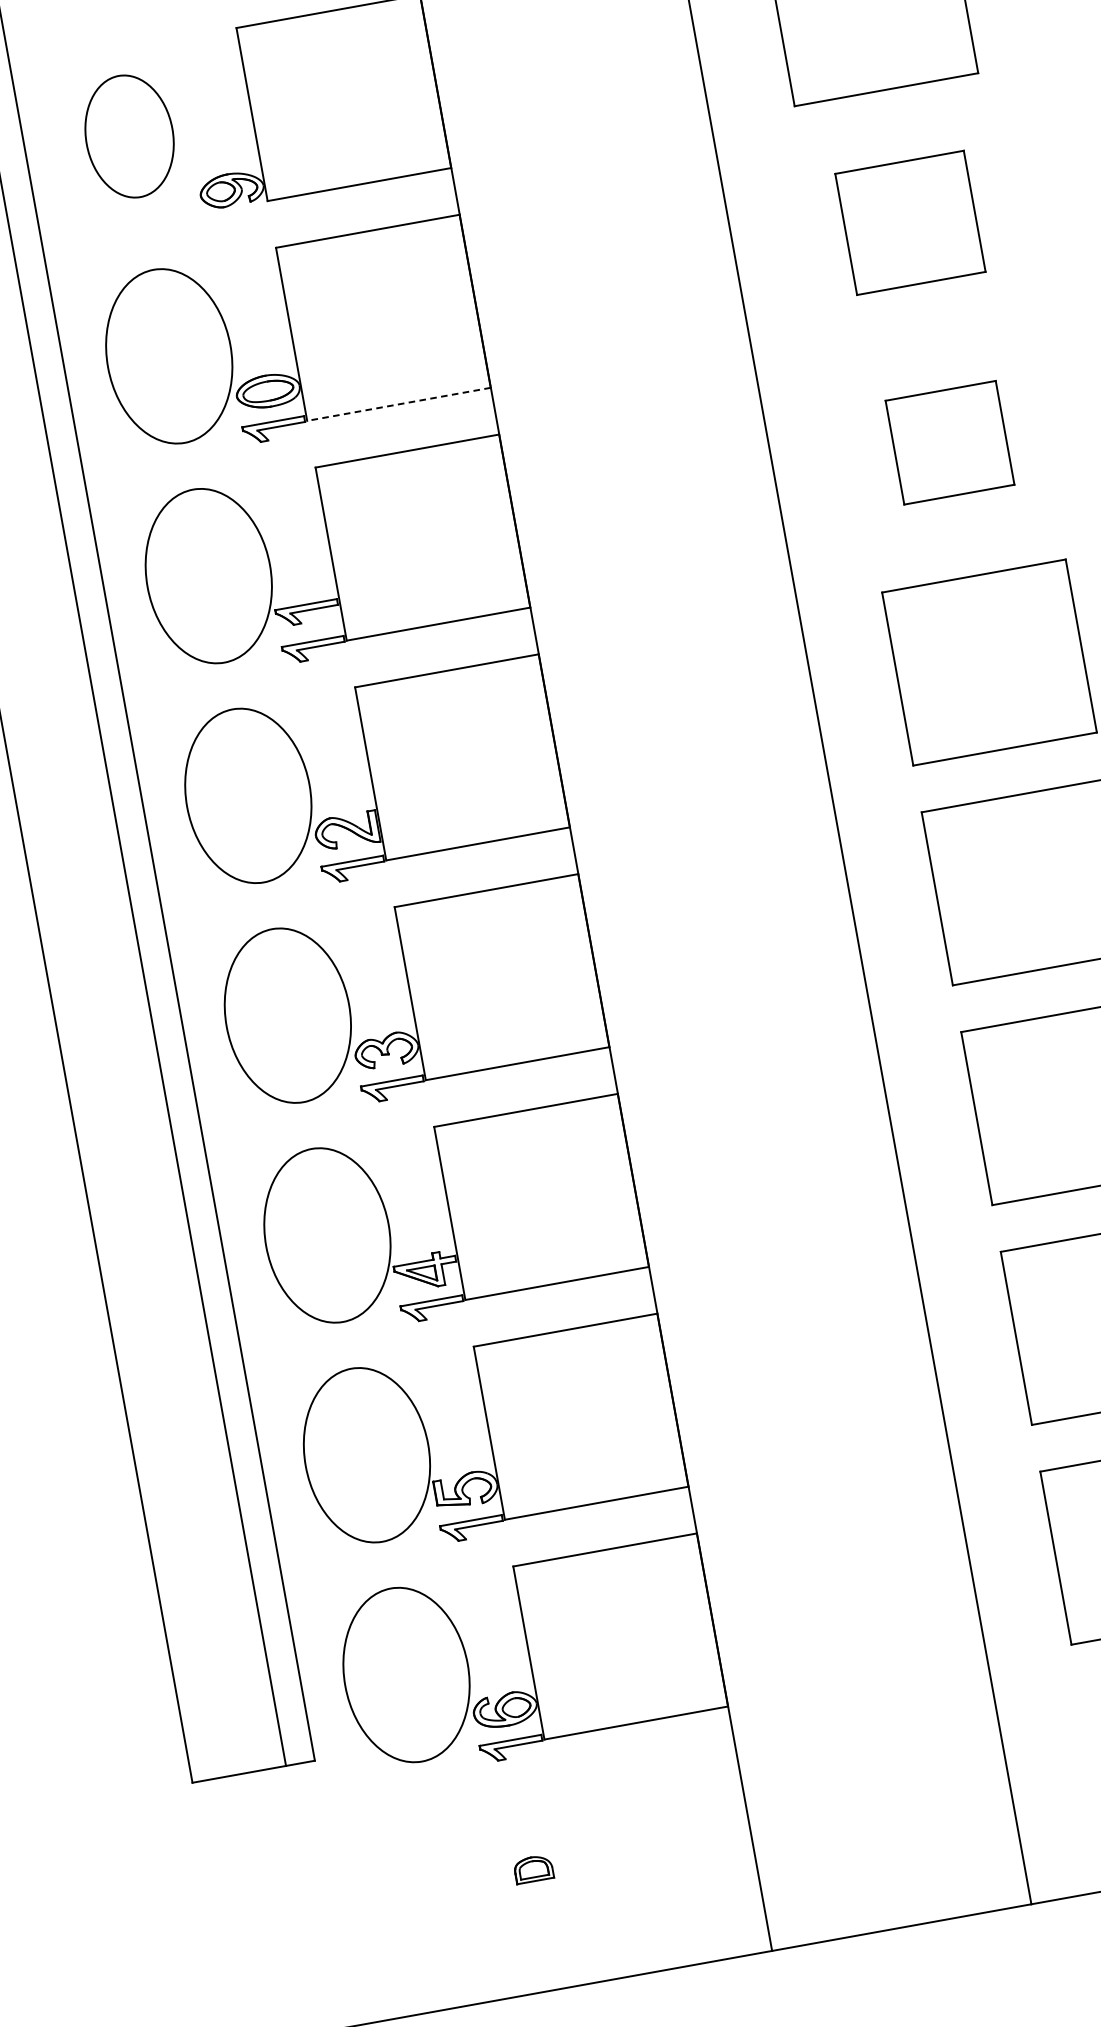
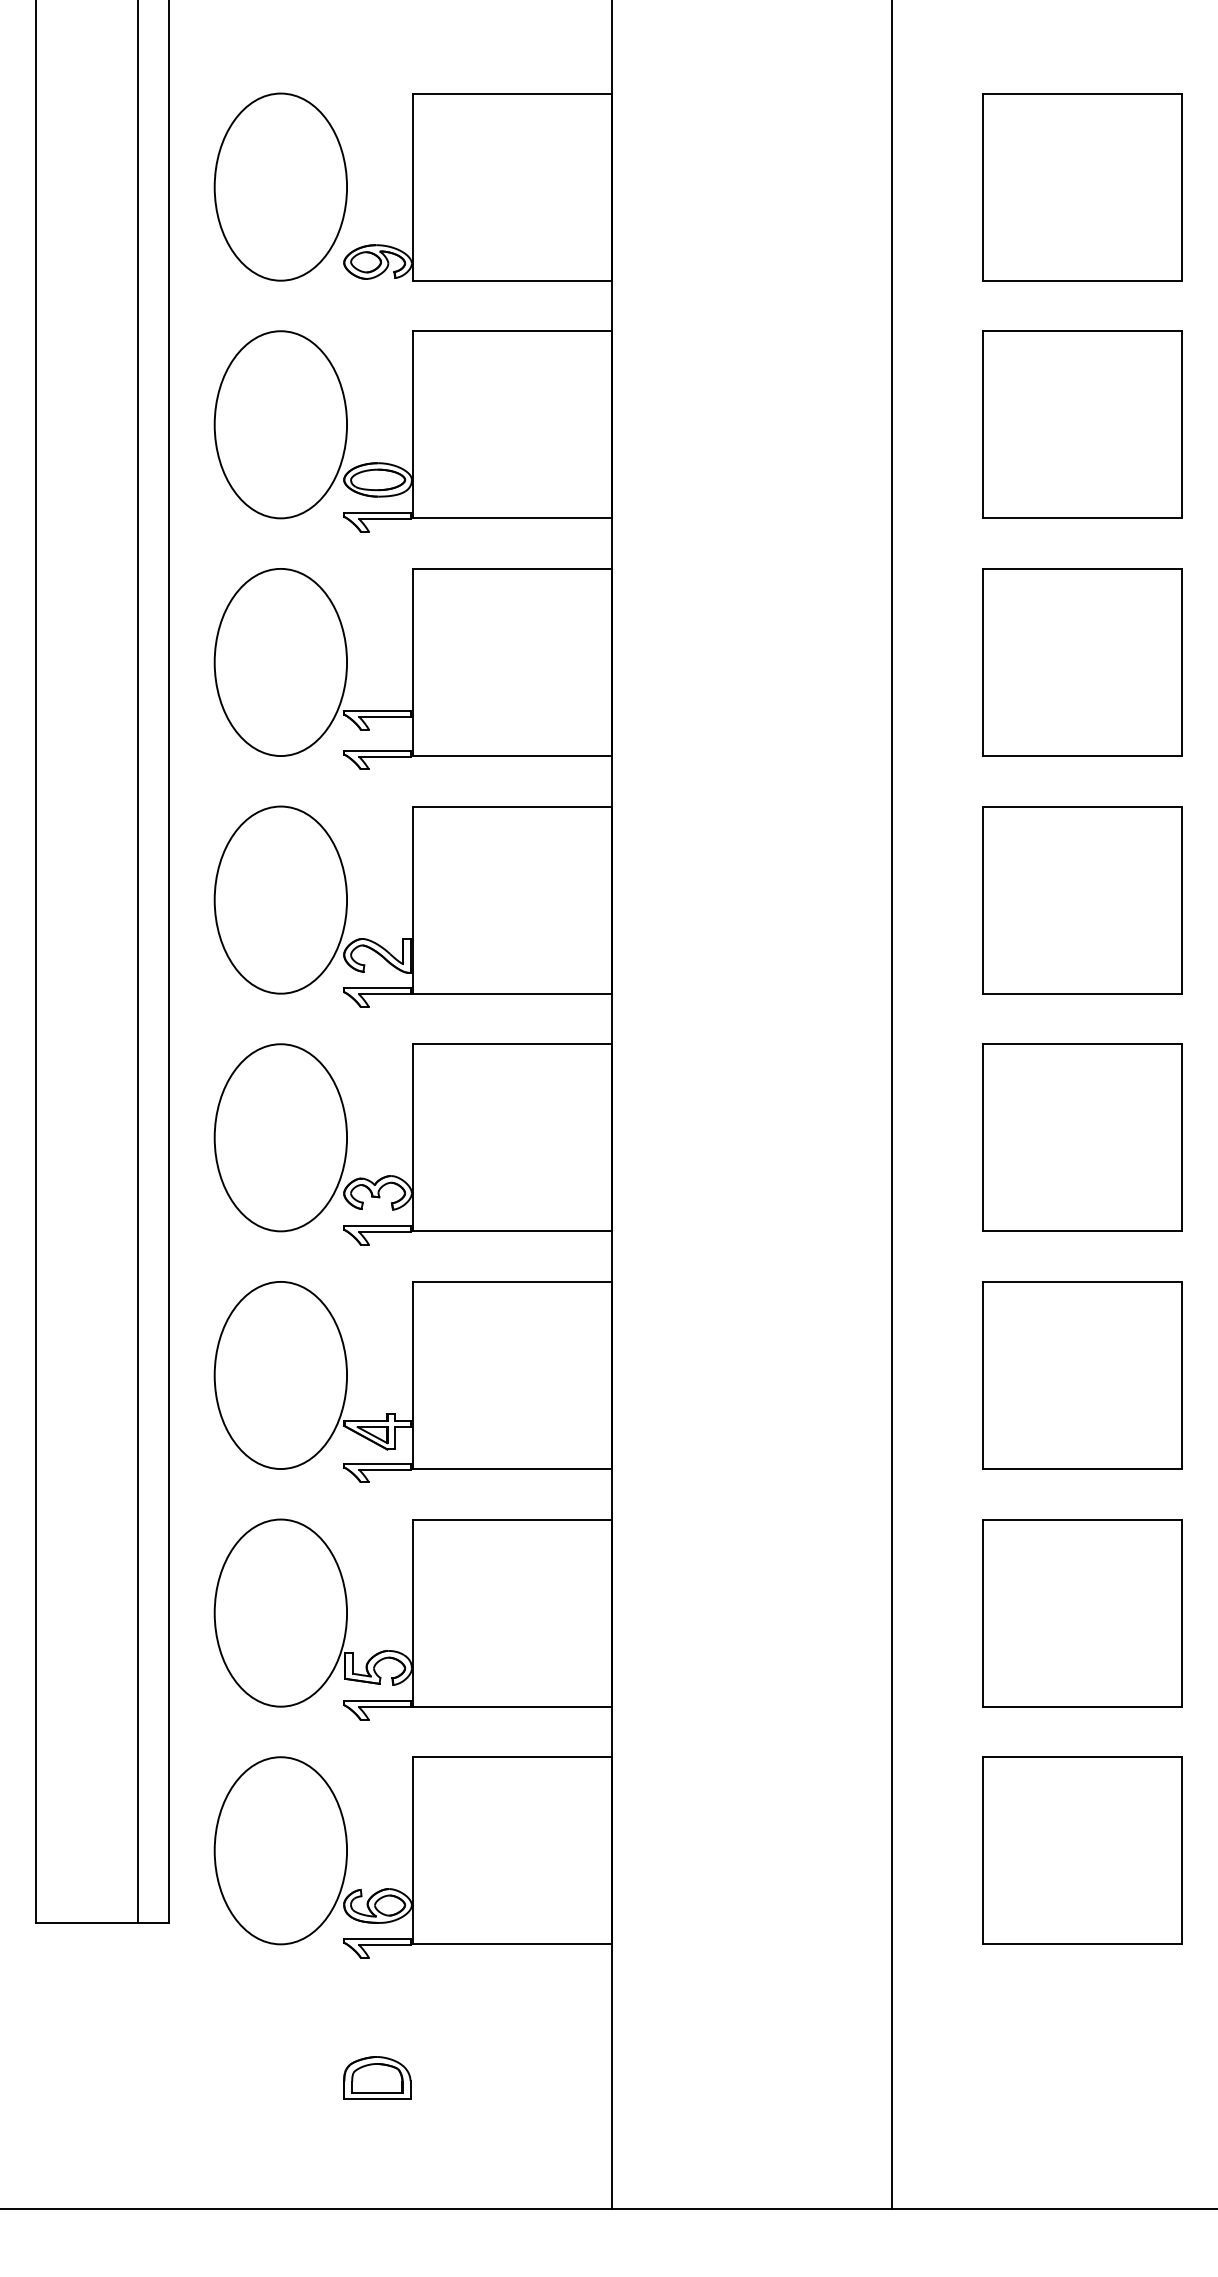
part: (129, 136) -> (280, 186), size x1.43
part: (910, 222) -> (1082, 424), size x1.43
line: (398, 404) -> (511, 518), dashed -> solid
part: (950, 442) -> (1082, 662), size x1.67
part: (533, 1868) -> (377, 2077), size x1.67

